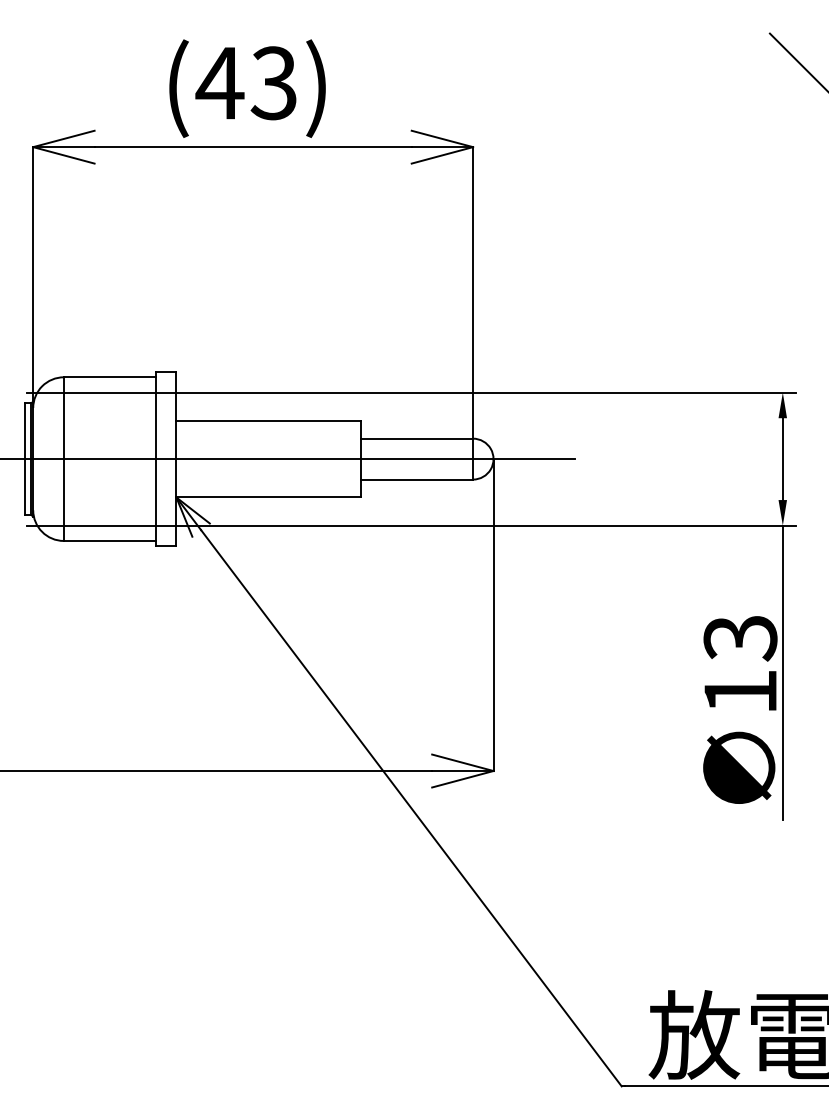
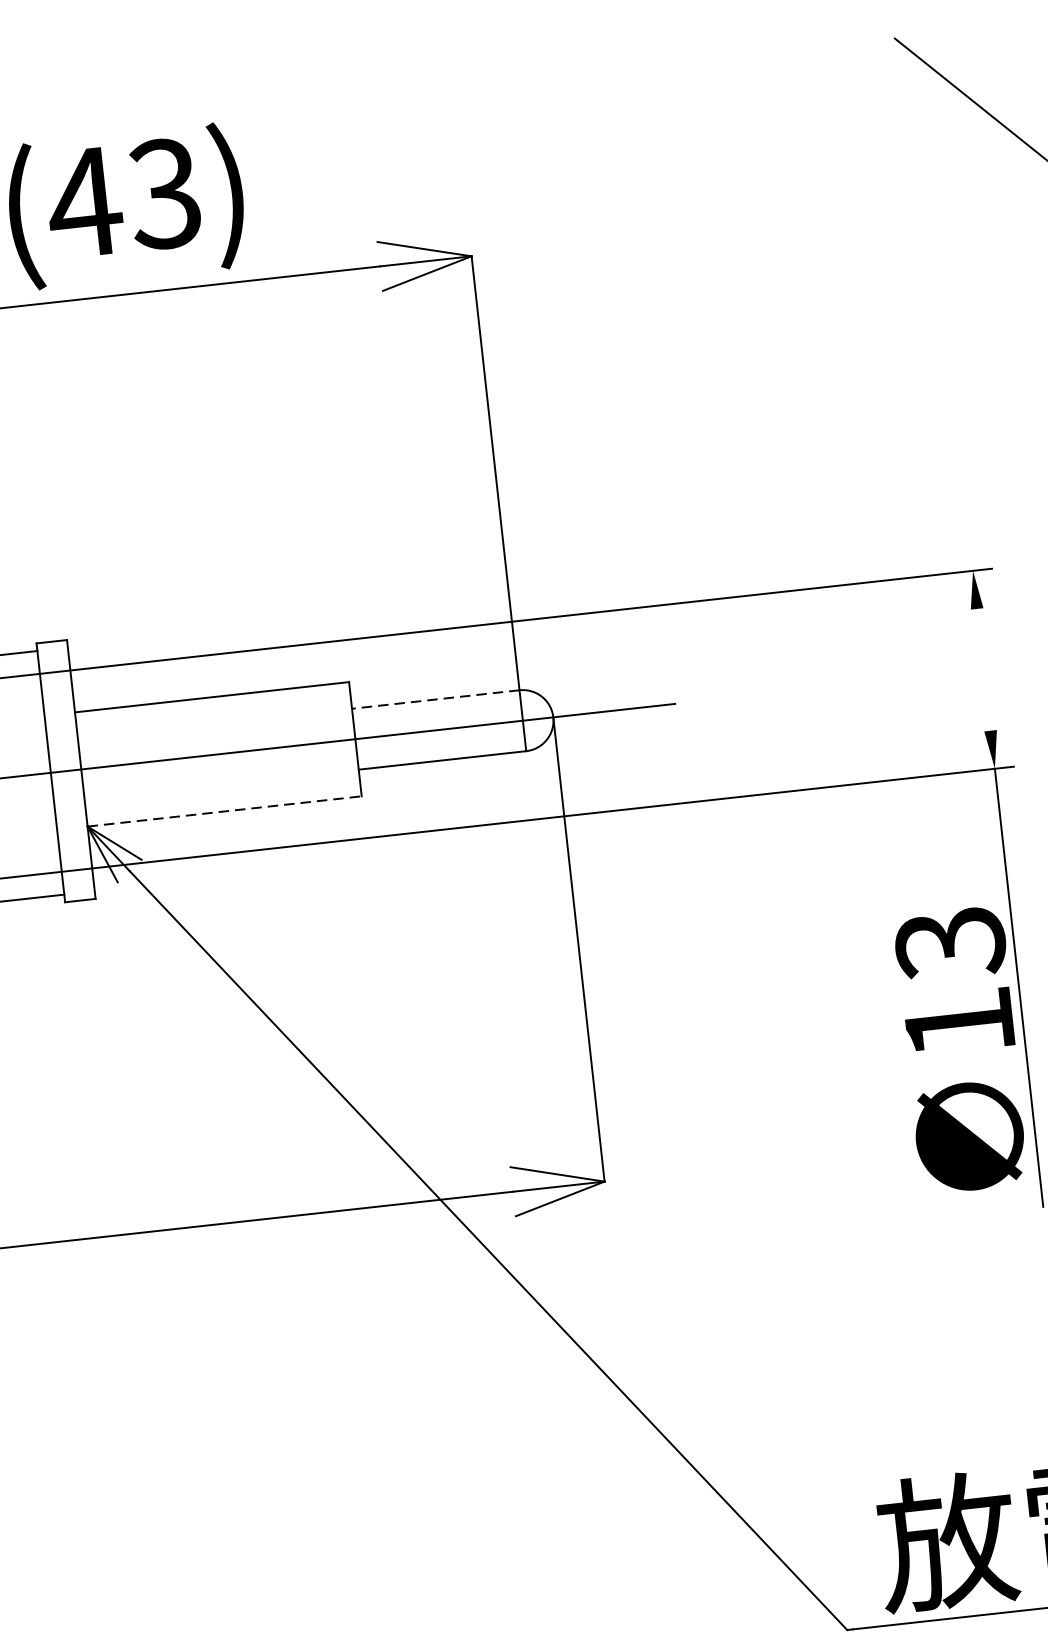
line: (416, 438) -> (435, 699), solid -> dashed
line: (782, 459) -> (983, 670), removed
line: (269, 497) -> (226, 811), solid -> dashed

